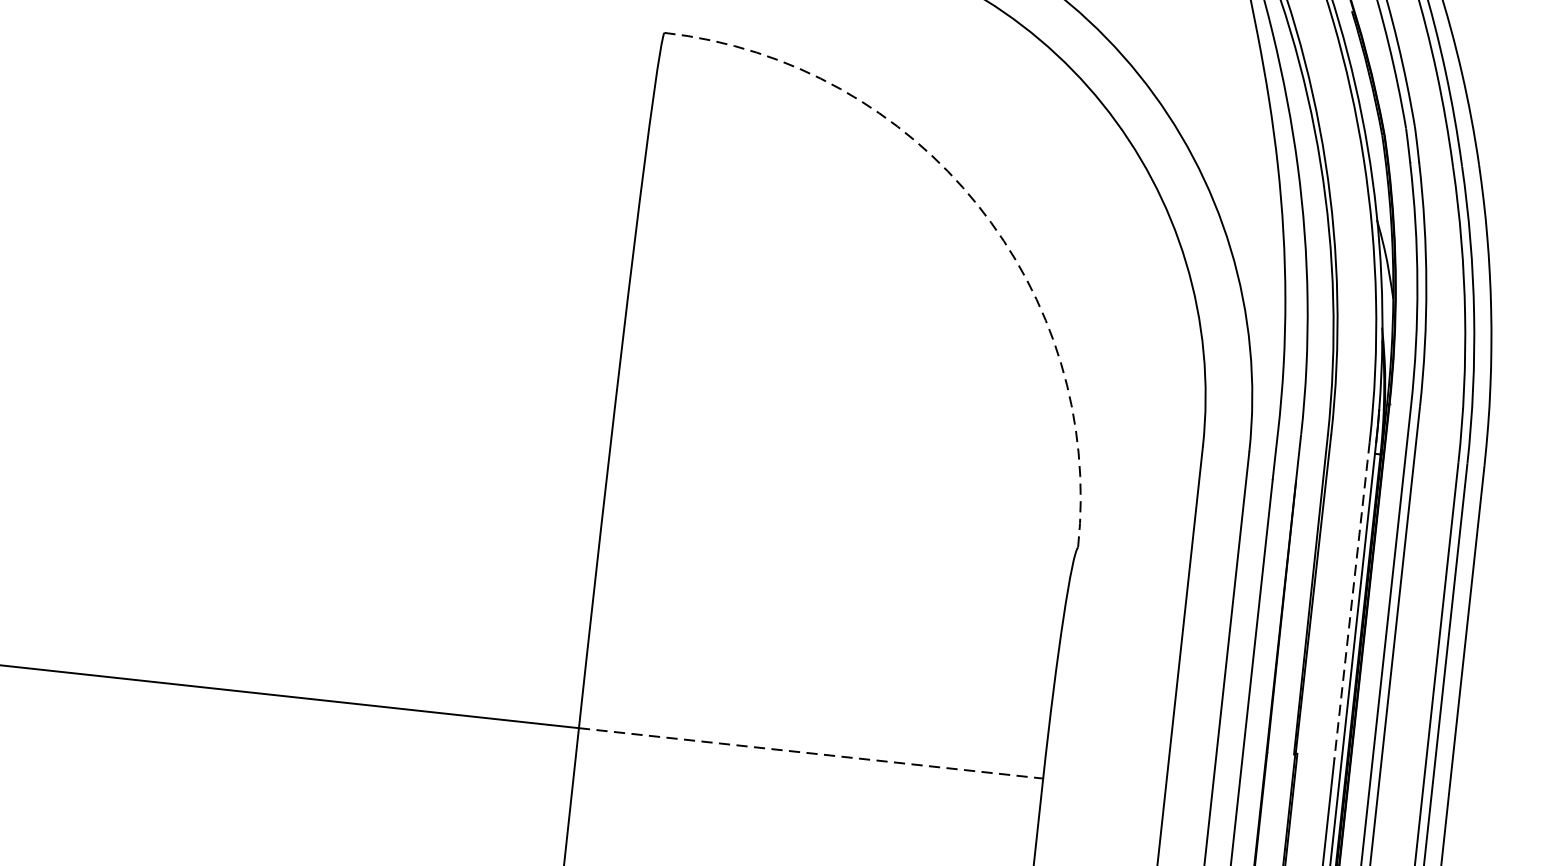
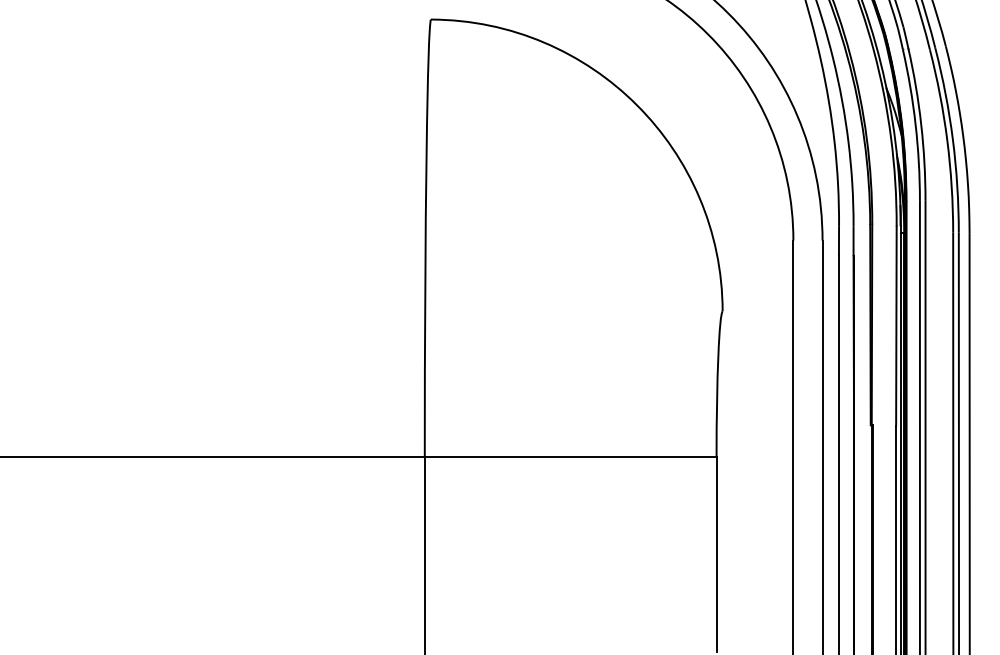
arc: (978, 205) -> (637, 105), dashed -> solid
line: (1352, 600) -> (896, 325), dashed -> solid
line: (810, 753) -> (570, 457), dashed -> solid

